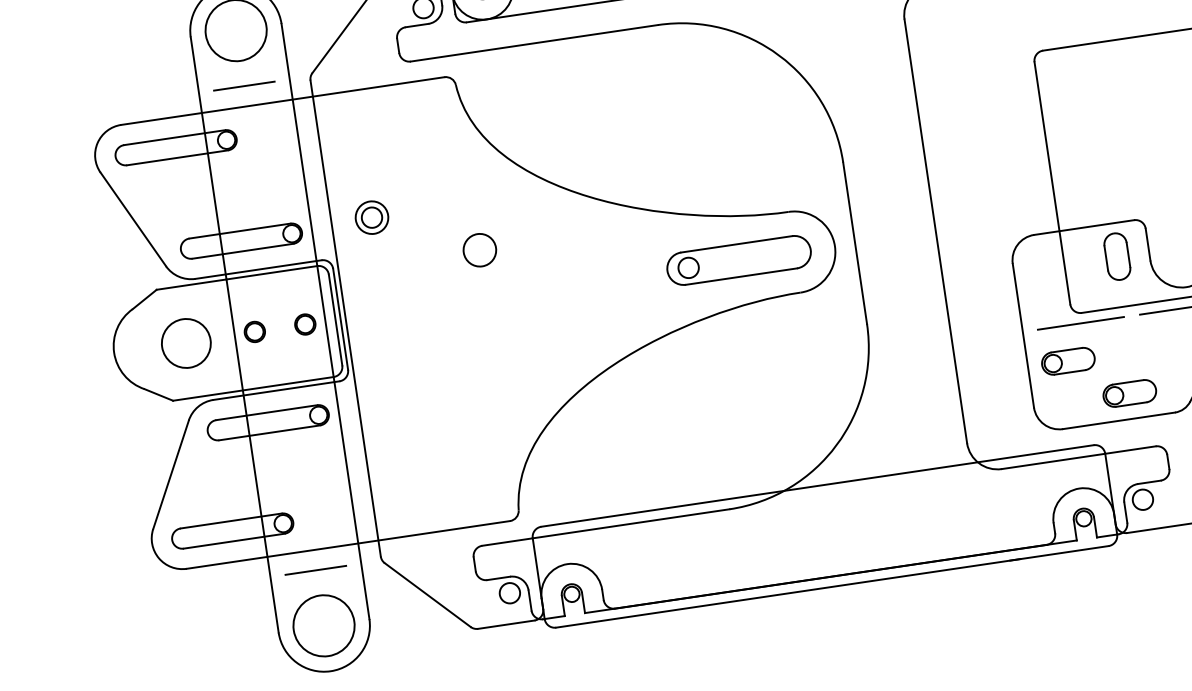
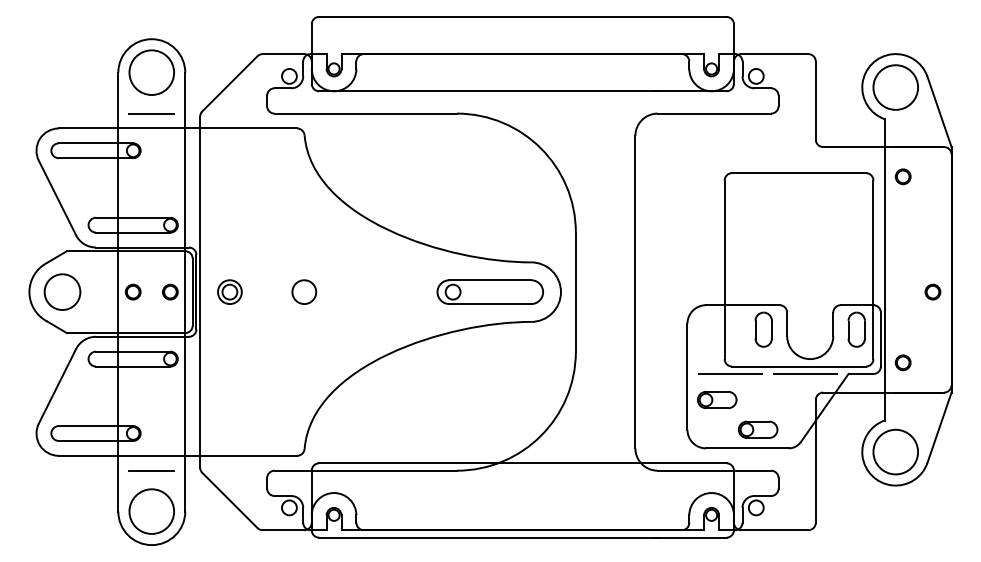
part: (371, 216) -> (229, 291), moved
circle: (480, 249) -> (304, 291), moved
circle: (186, 342) -> (62, 291), moved

